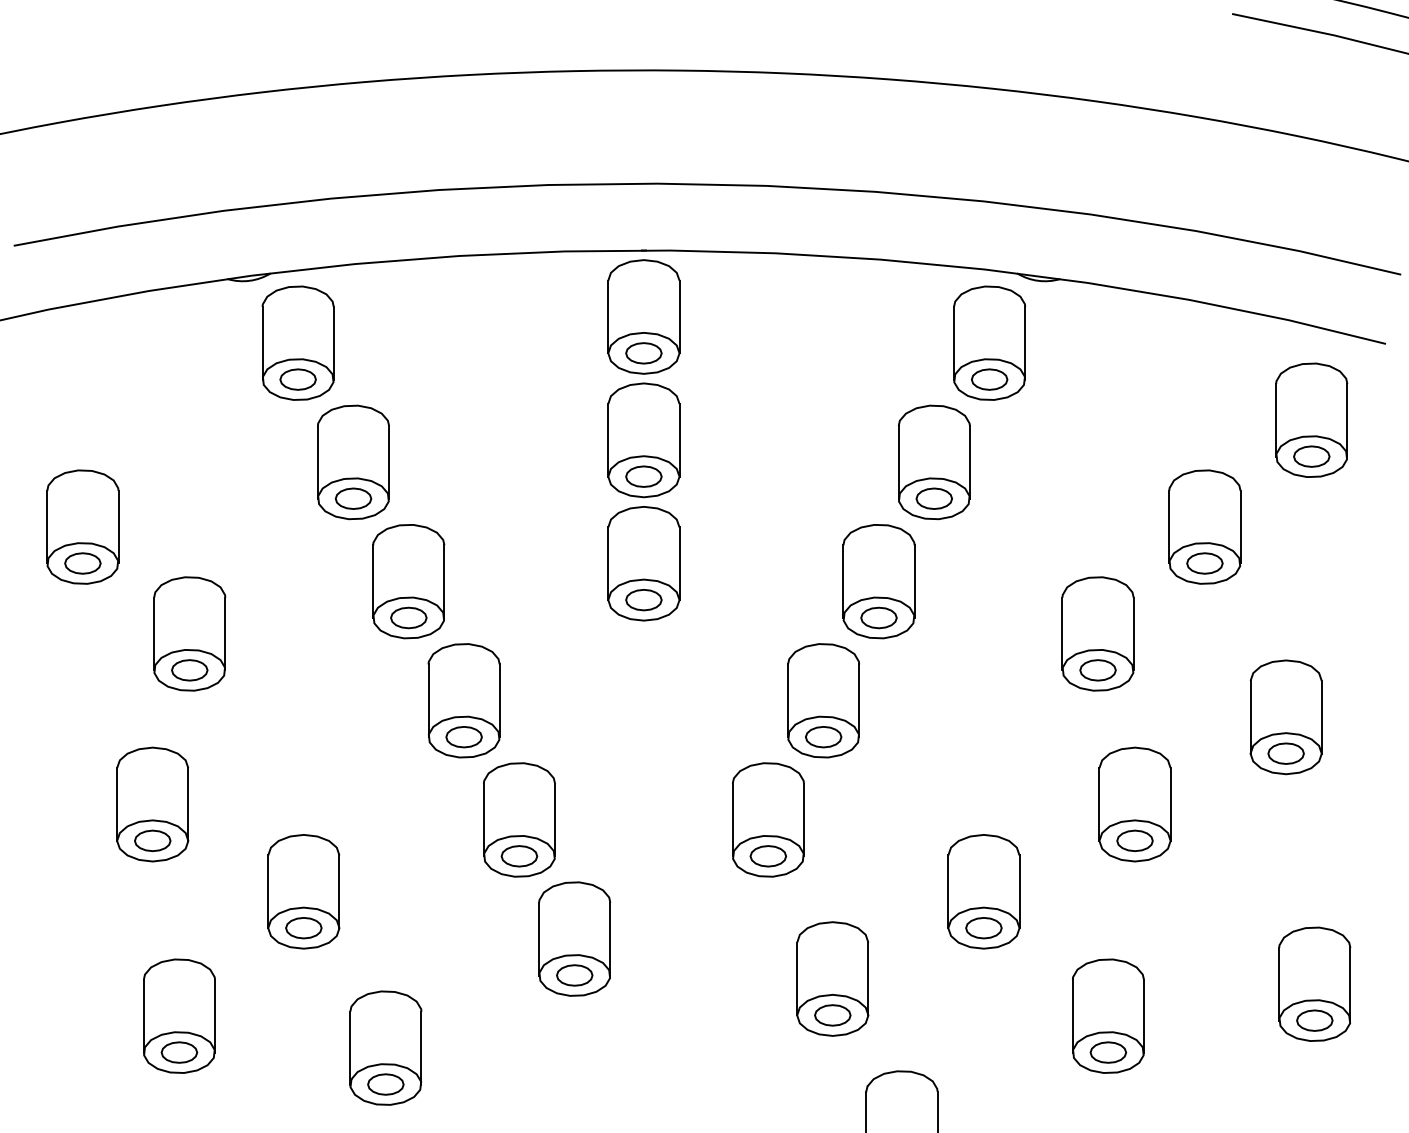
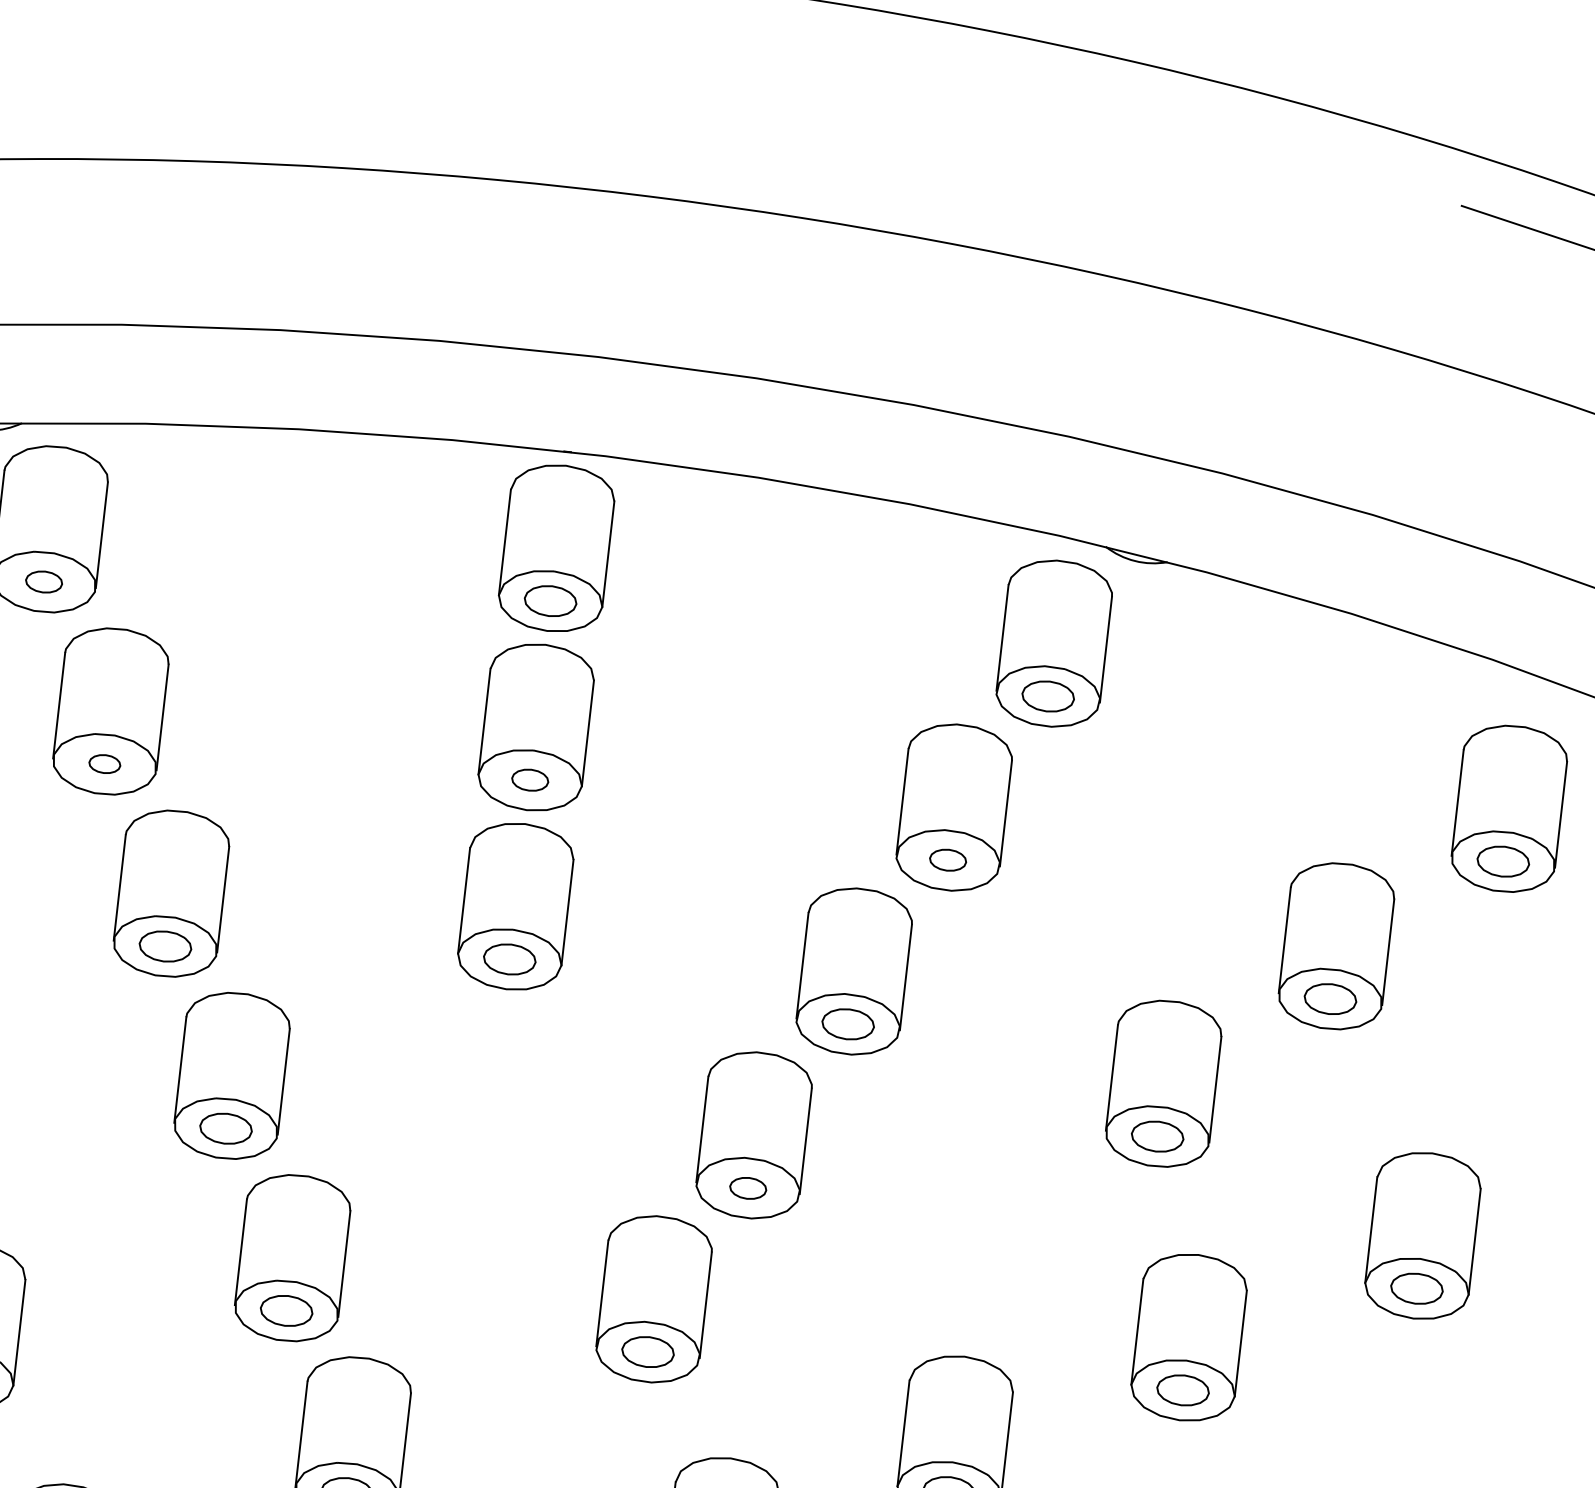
part: (297, 379) -> (43, 581), size x0.7
part: (643, 476) -> (529, 779), size x0.7
part: (353, 498) -> (104, 763), size x0.6
part: (933, 498) -> (947, 859), size x0.7
part: (823, 737) -> (747, 1188), size x0.7

